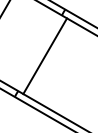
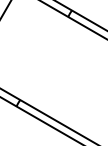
line: (45, 56) -> (50, 62), removed

